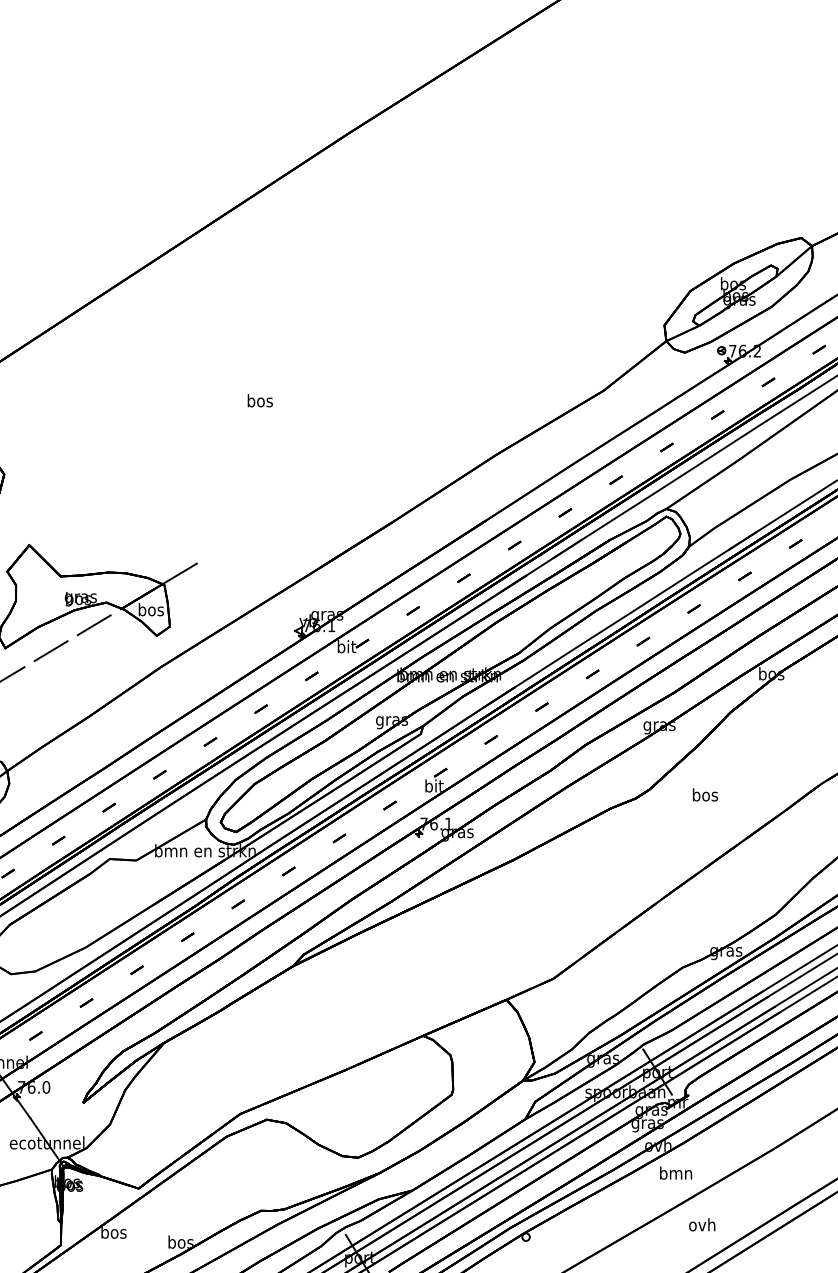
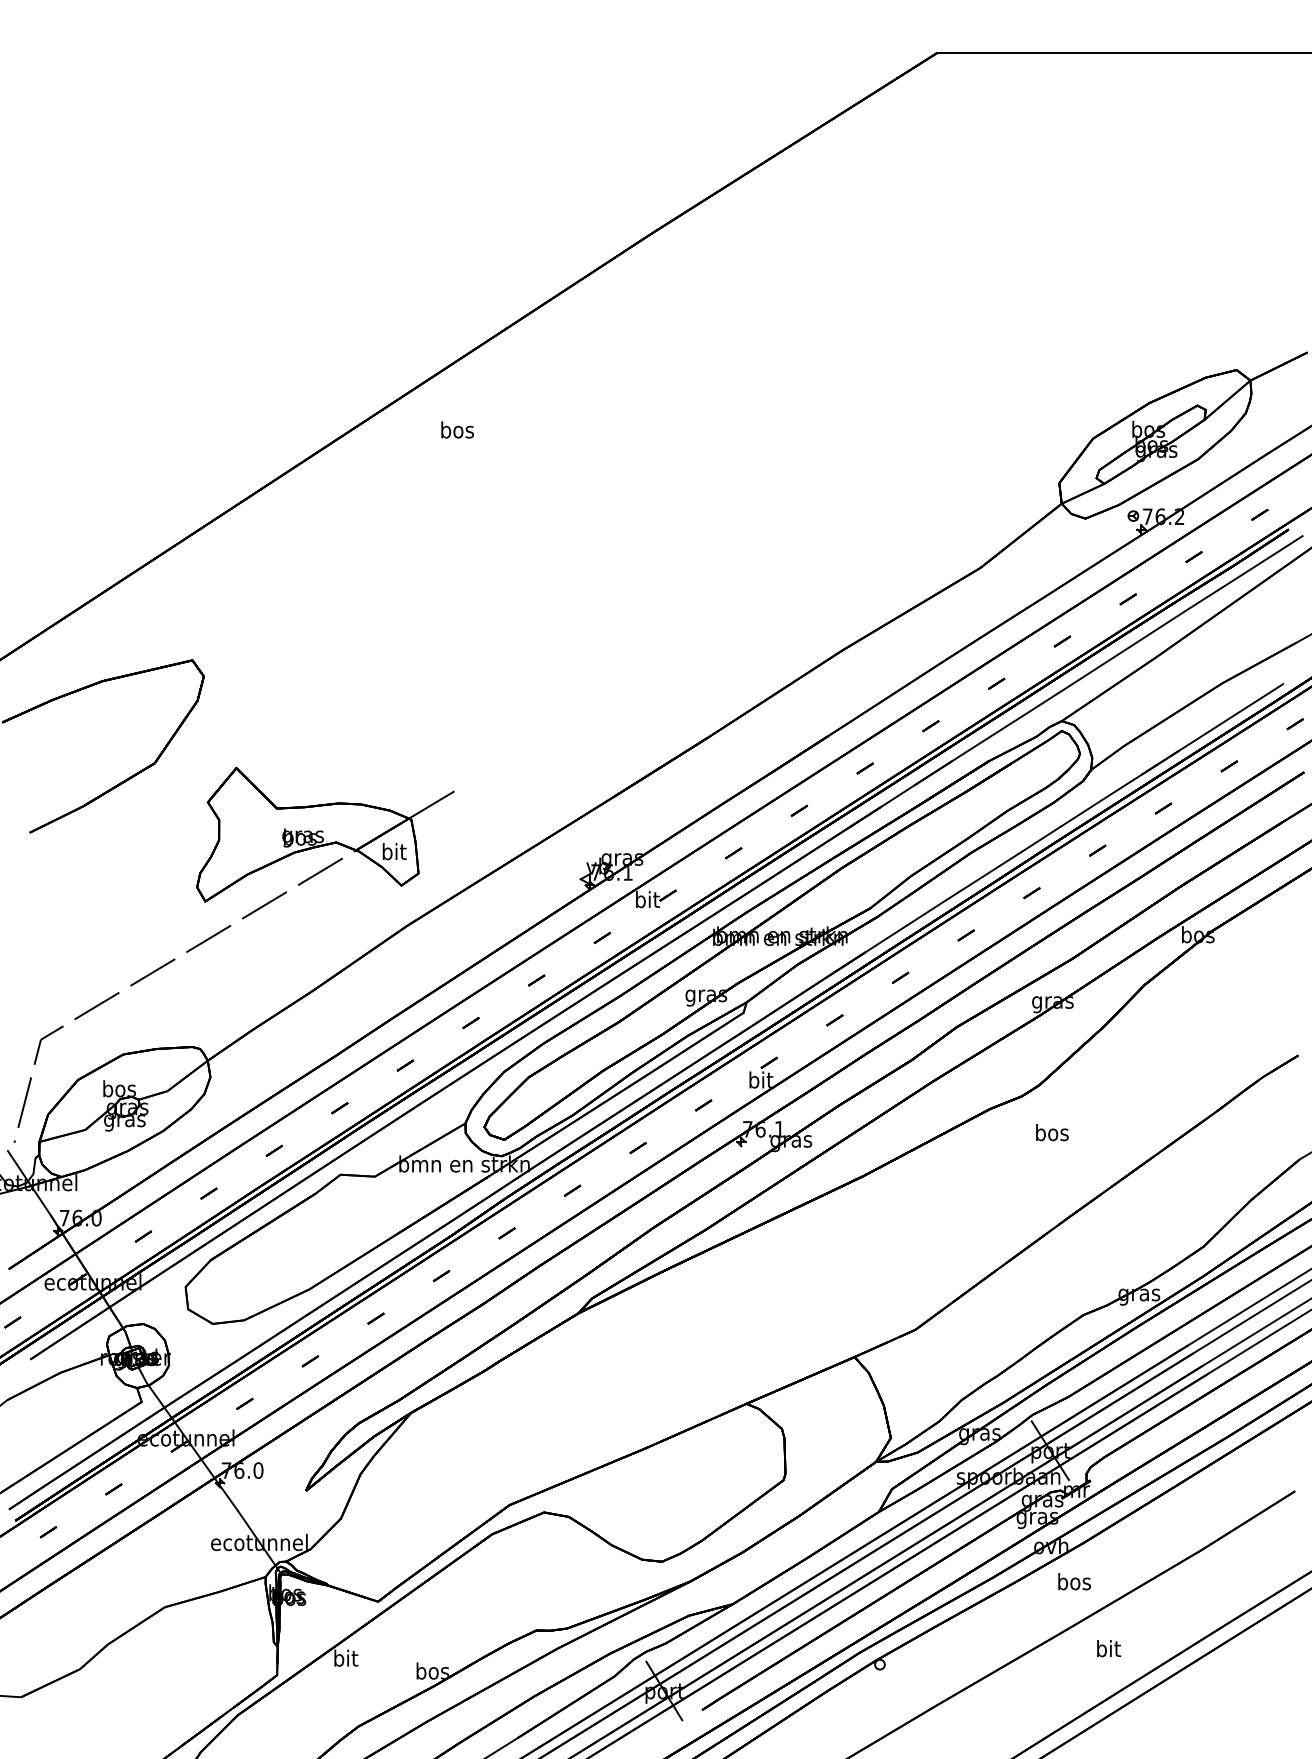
text: (260, 400) -> (457, 429), moved
text: (151, 609) -> (394, 851), bos -> bit
text: (705, 794) -> (1052, 1132), moved
text: (676, 1172) -> (1074, 1581), bmn -> bos
text: (702, 1224) -> (1108, 1648), ovh -> bit
text: (113, 1231) -> (345, 1657), bos -> bit

